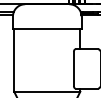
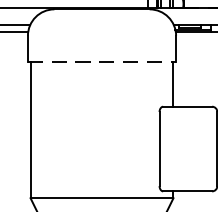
line: (47, 28) -> (102, 61), solid -> dashed

